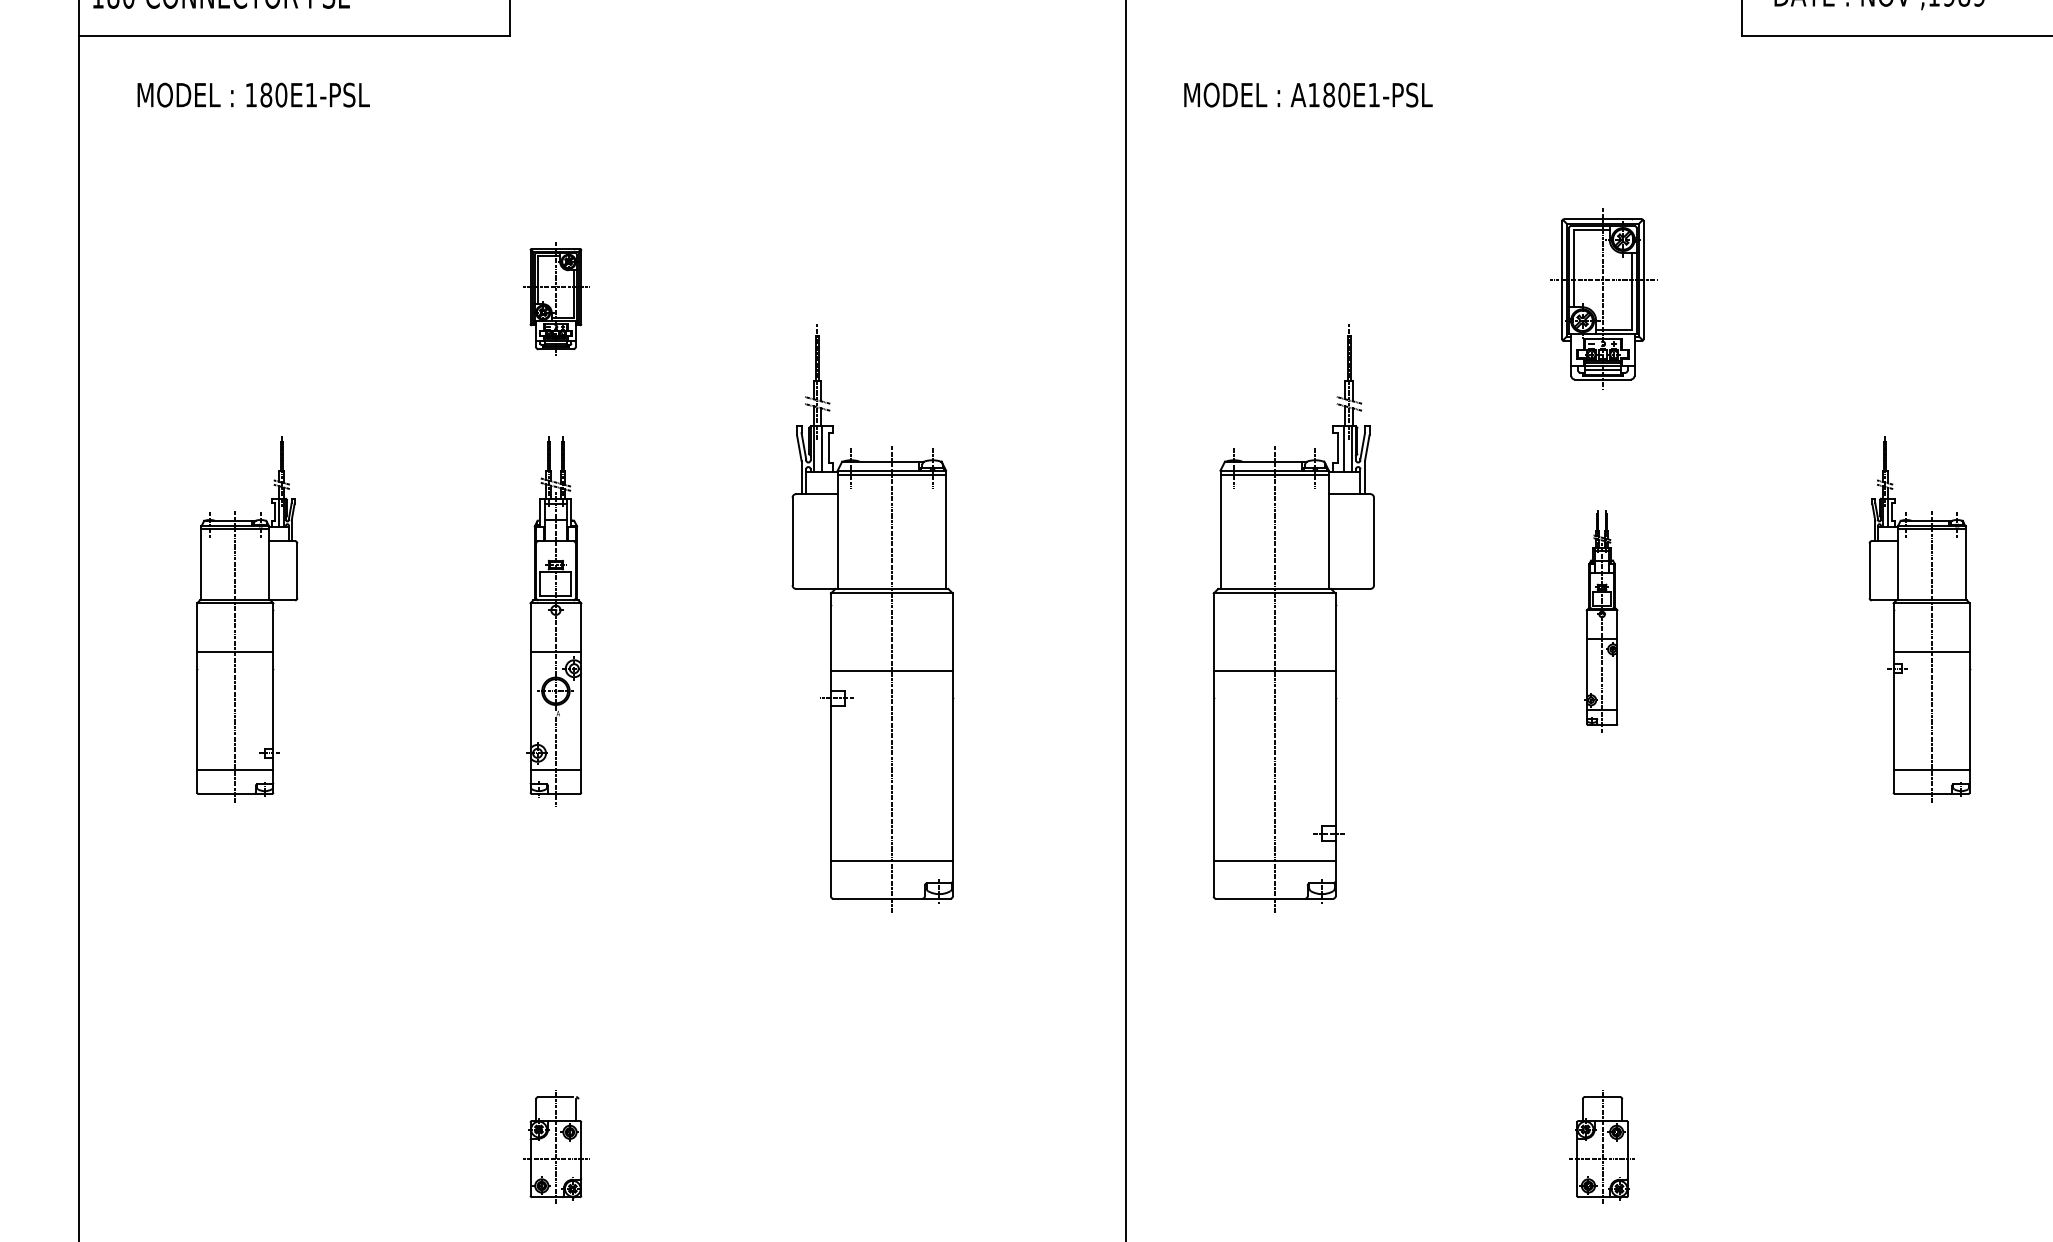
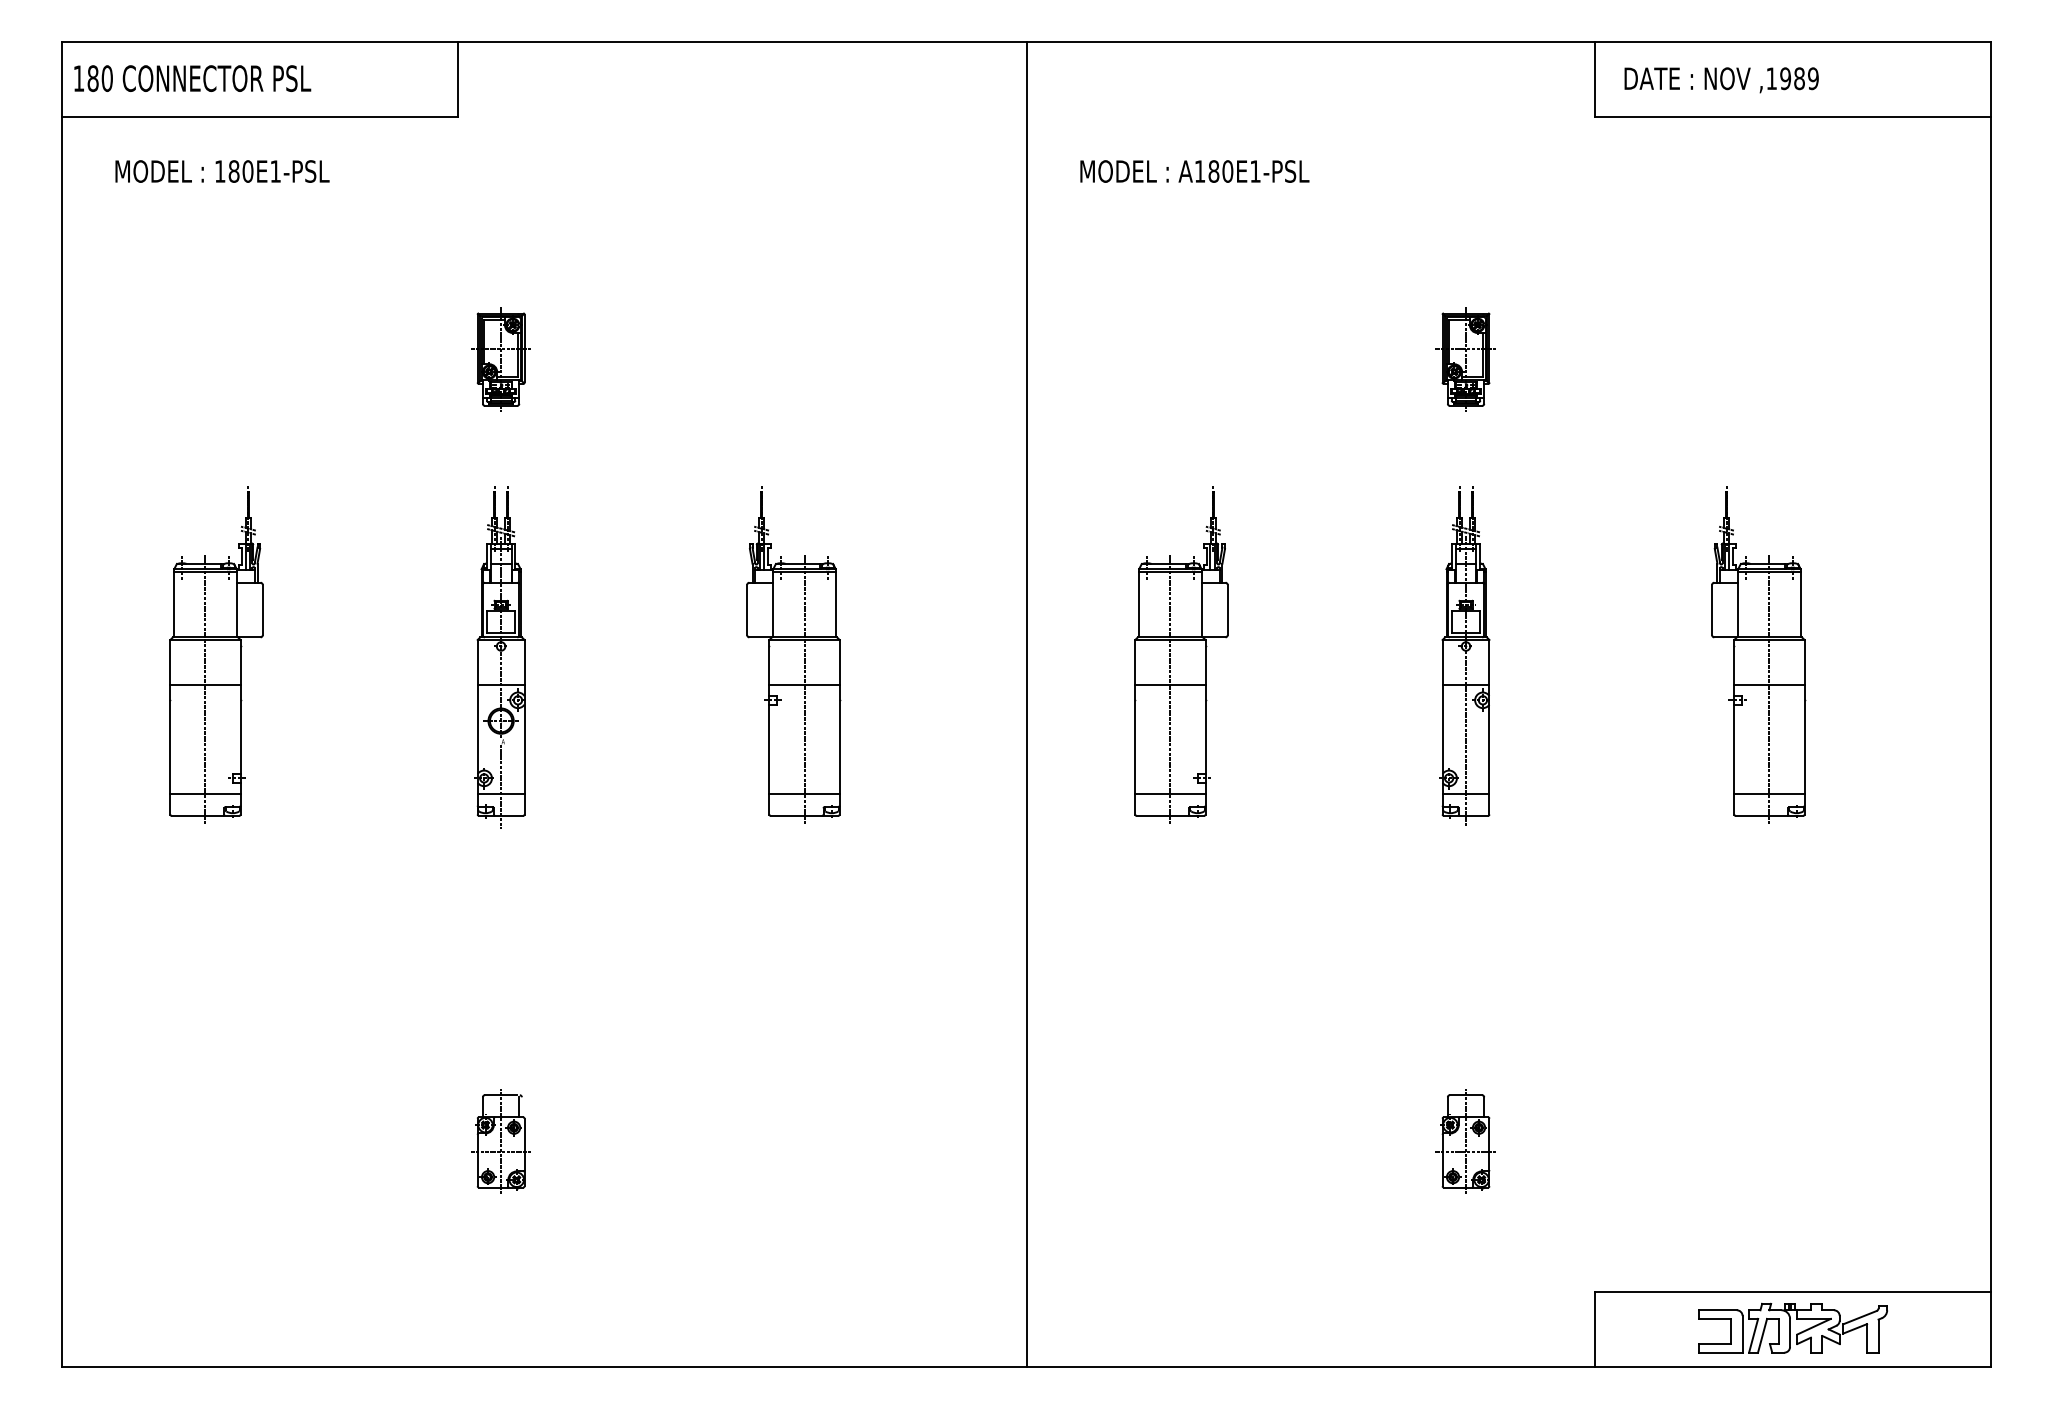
part: (1601, 299) -> (1465, 359), size x0.62
part: (873, 619) -> (793, 654), size x0.62
part: (1293, 619) -> (1181, 654), size x0.62
part: (1600, 620) -> (1464, 655), size x1.67

